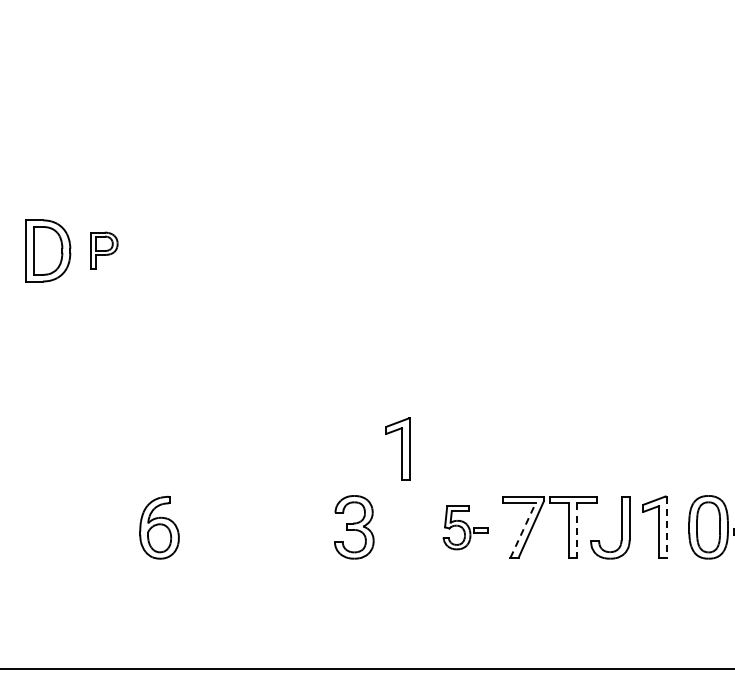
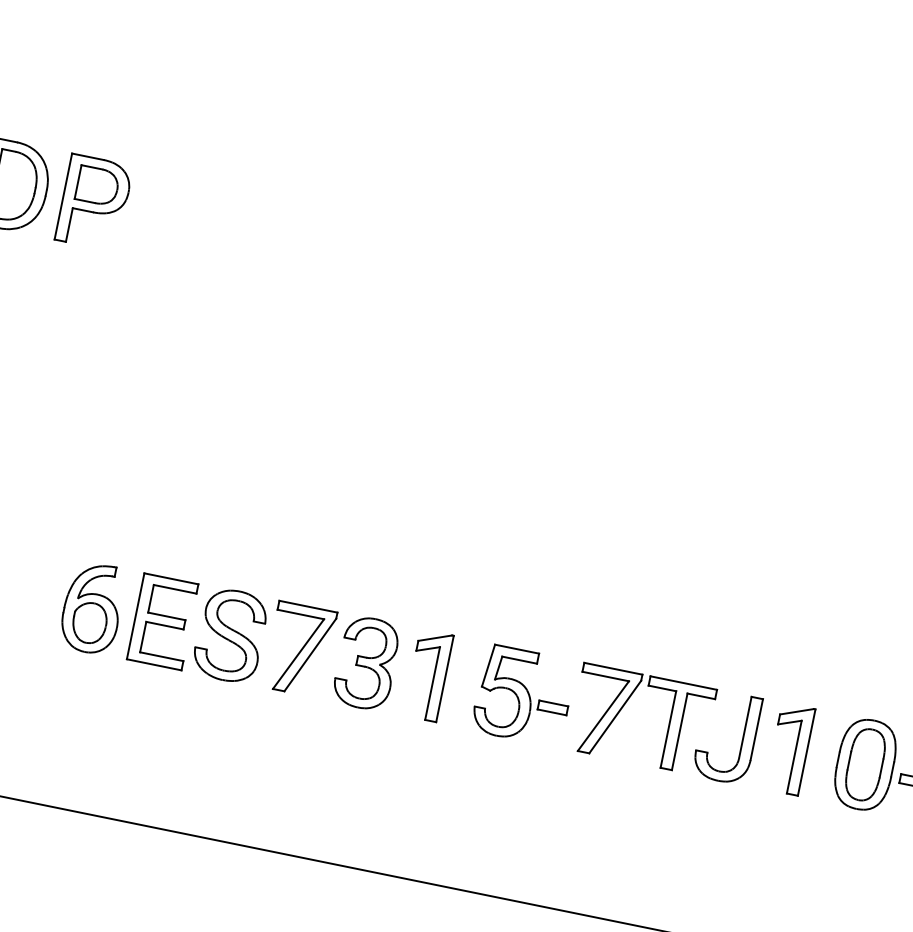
part: (104, 250) -> (94, 202), size x1.67
part: (397, 448) -> (427, 674), moved
part: (258, 527) -> (231, 636), added
part: (465, 527) -> (523, 695), size x1.43
line: (666, 527) -> (806, 752), dashed -> solid
line: (523, 530) -> (604, 716), dashed -> solid
line: (577, 531) -> (679, 733), dashed -> solid

